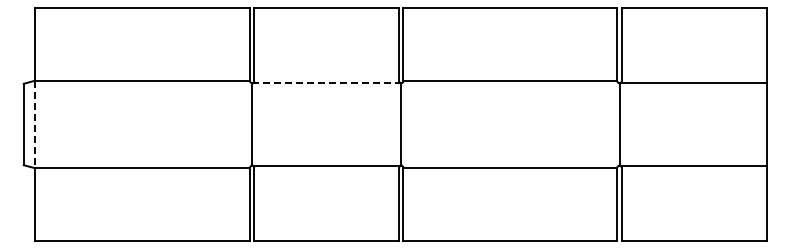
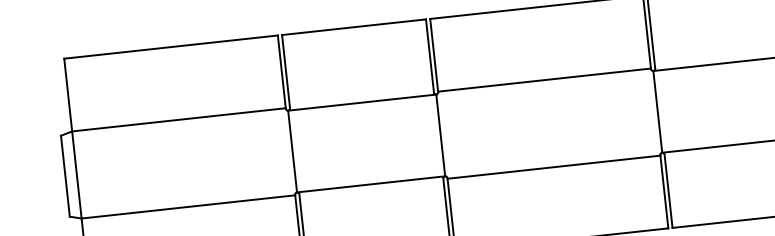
line: (326, 83) -> (361, 102), dashed -> solid
line: (35, 124) -> (77, 174), dashed -> solid

